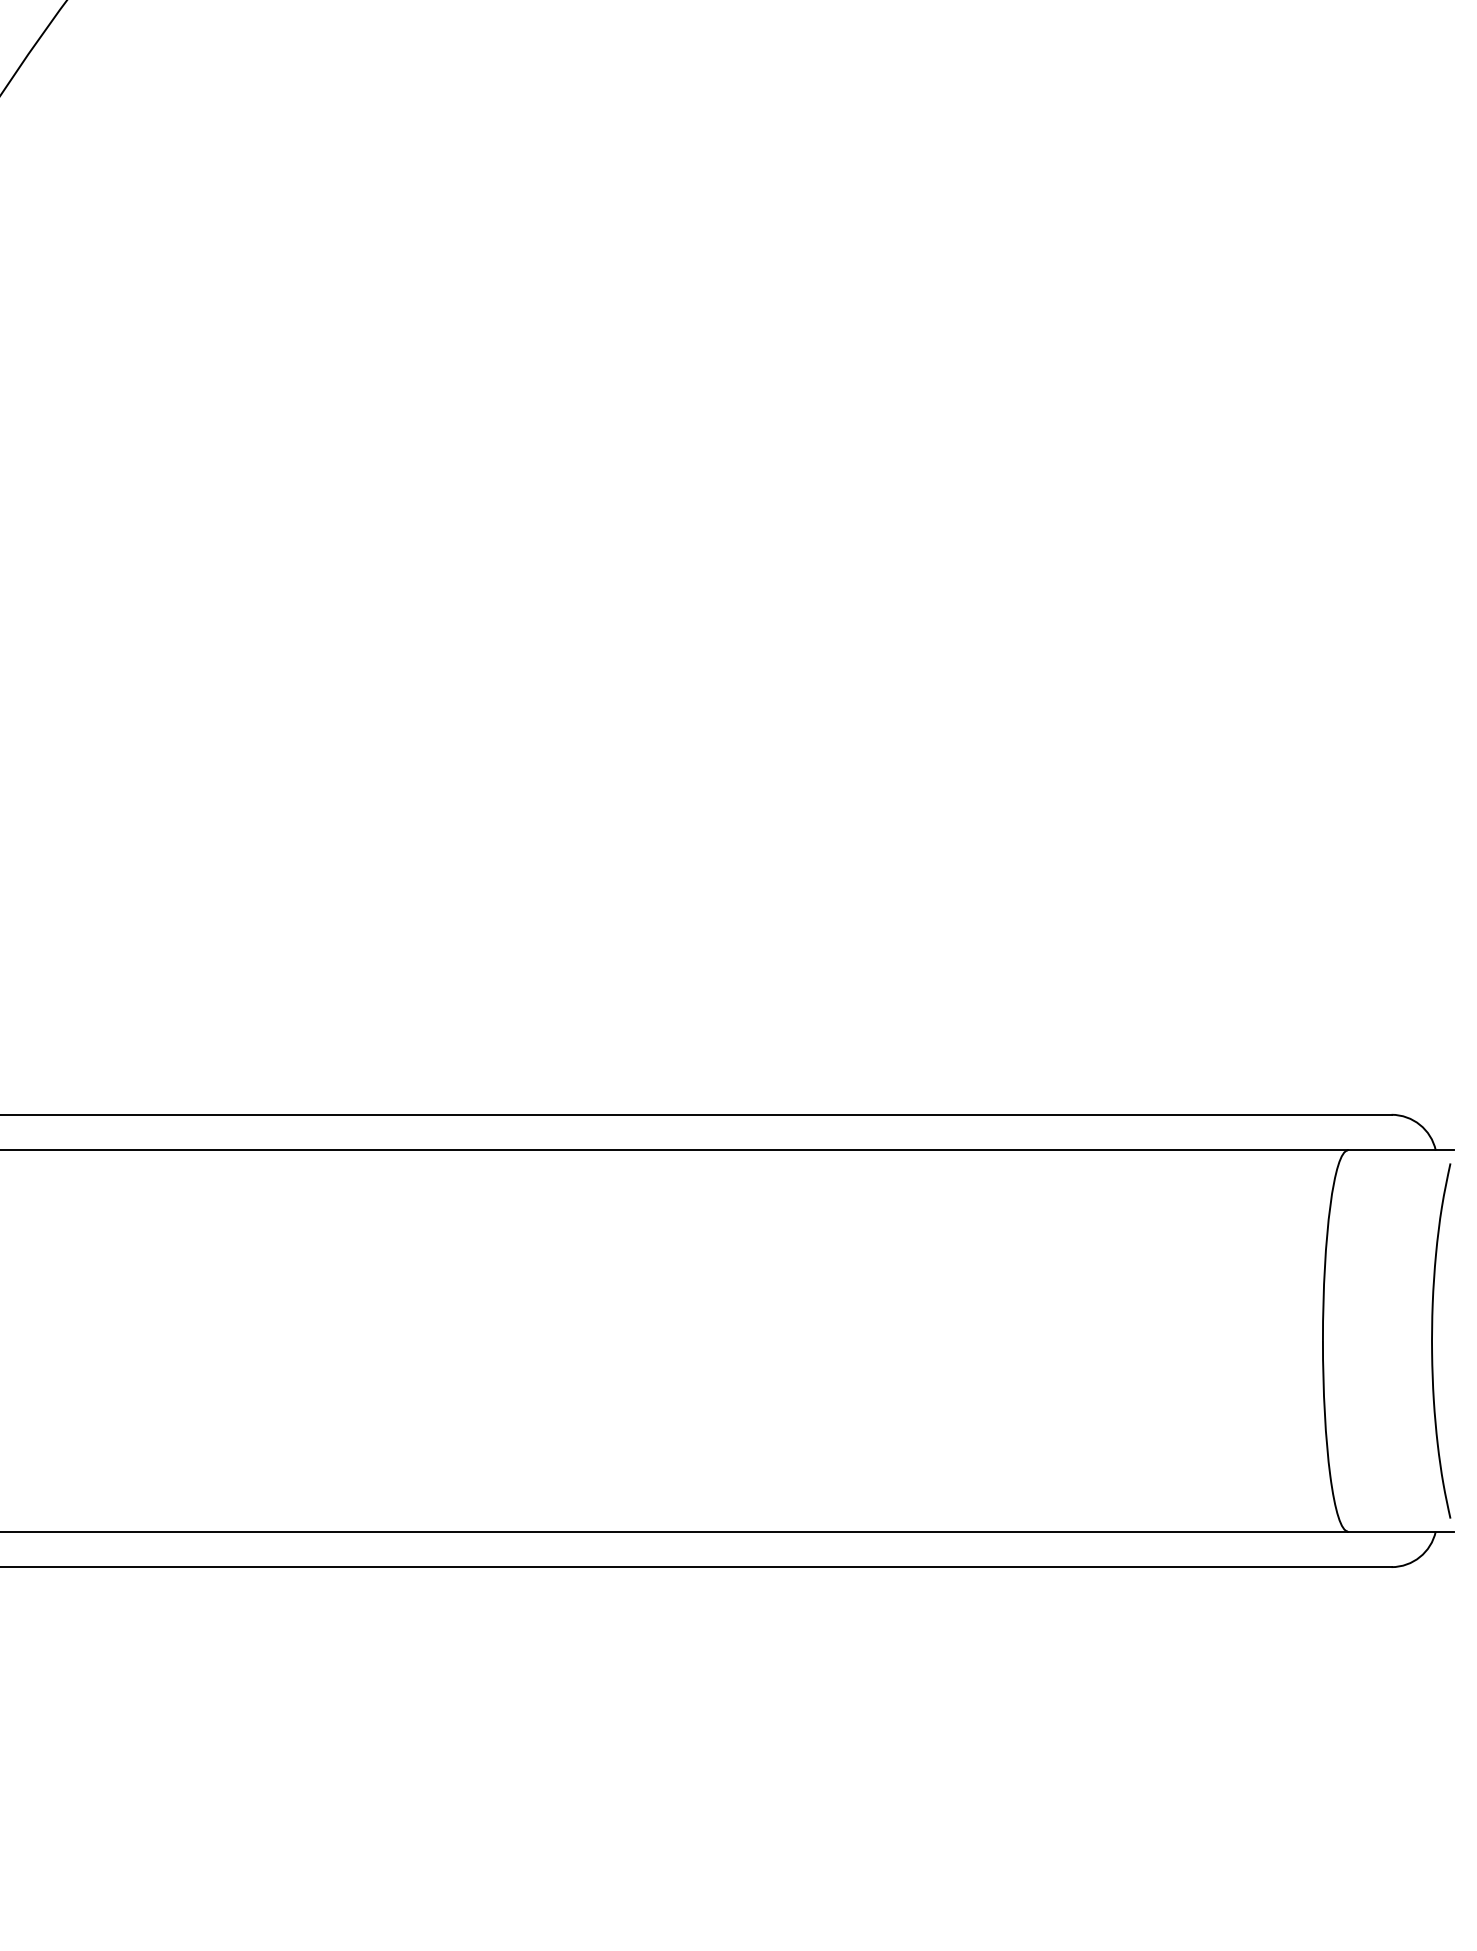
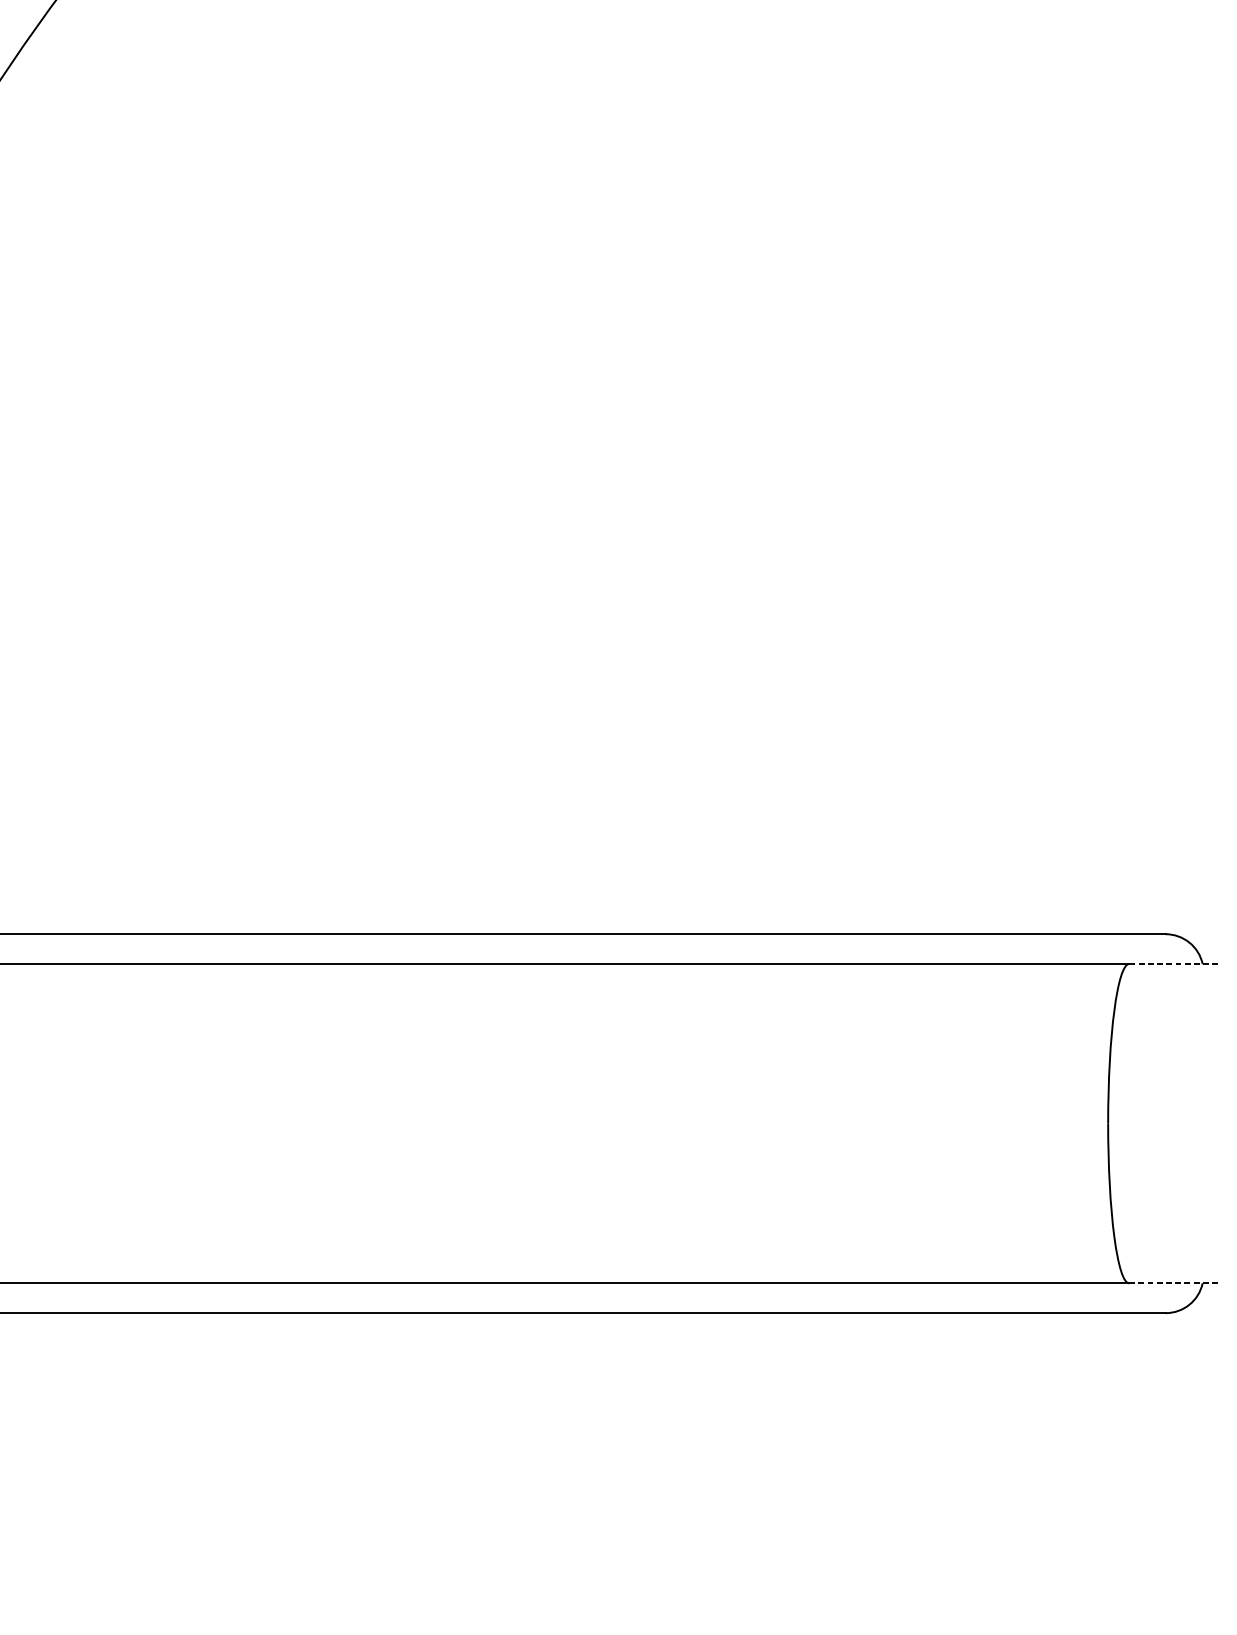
line: (1400, 1150) -> (1173, 964), solid -> dashed
curve: (1432, 1340) -> (1199, 1123), removed
line: (1401, 1531) -> (1173, 1283), solid -> dashed

